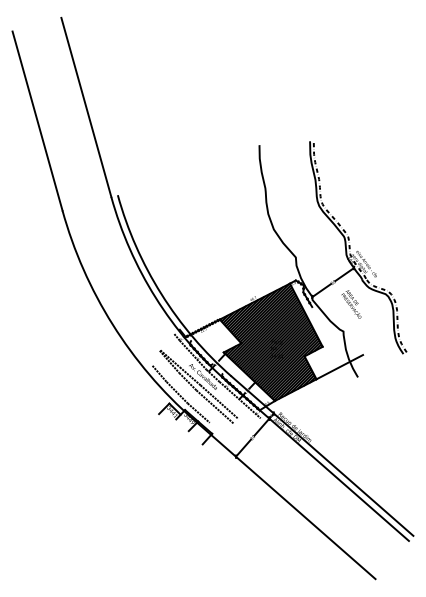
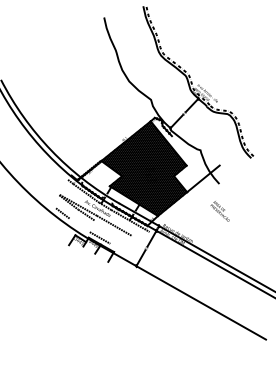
text: (351, 304) -> (219, 211), moved
line: (176, 392) -> (79, 225), removed
line: (214, 406) -> (111, 230), removed

